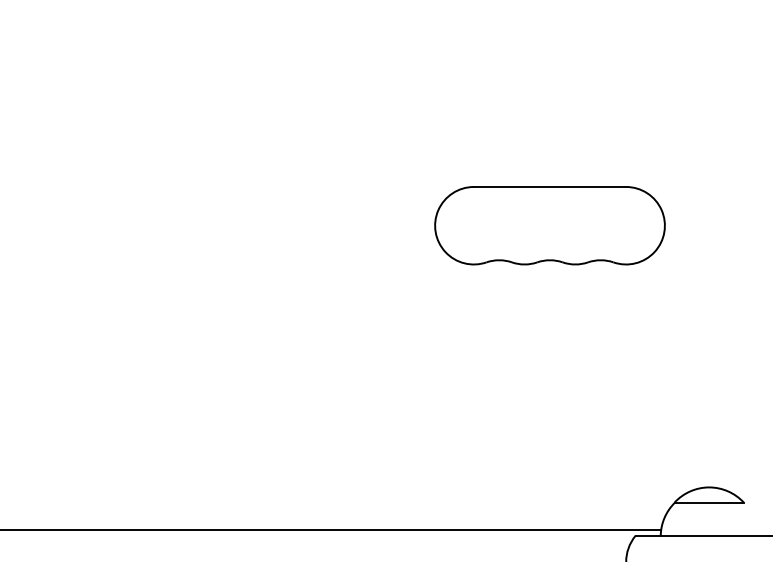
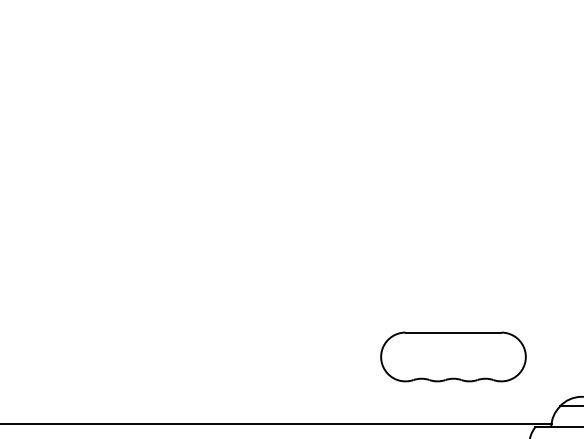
part: (550, 224) -> (453, 356), moved

